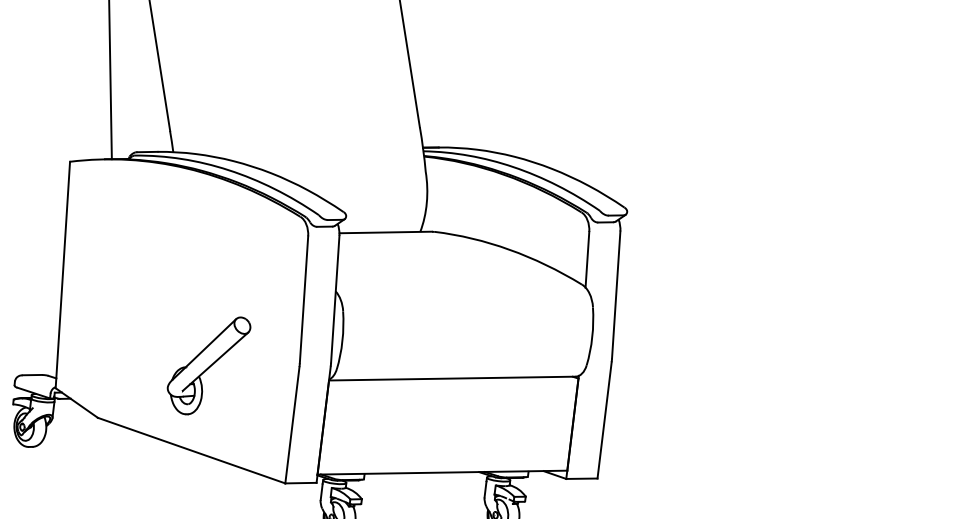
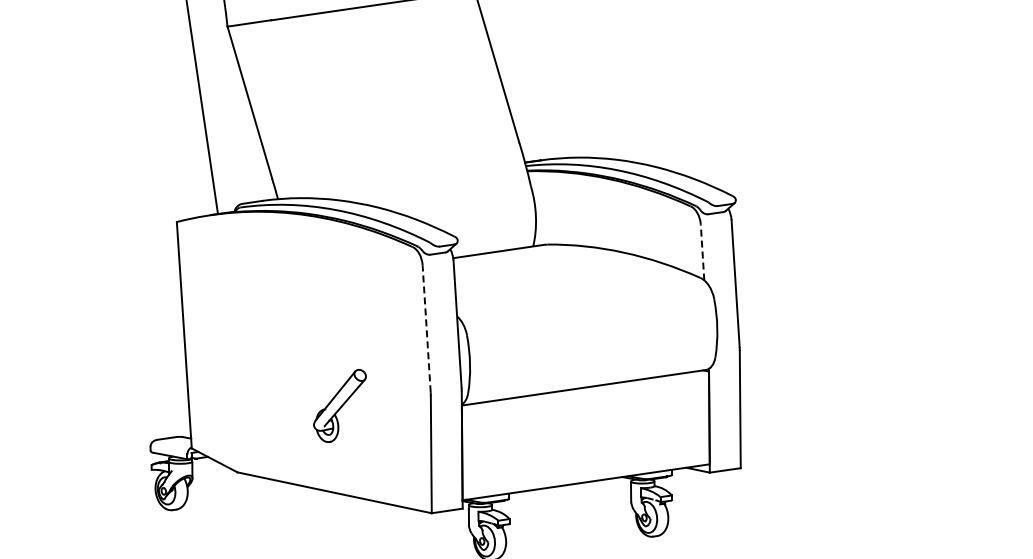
line: (587, 259) -> (702, 252), solid -> dashed
line: (303, 299) -> (426, 328), solid -> dashed
part: (207, 364) -> (339, 405), size x0.7

